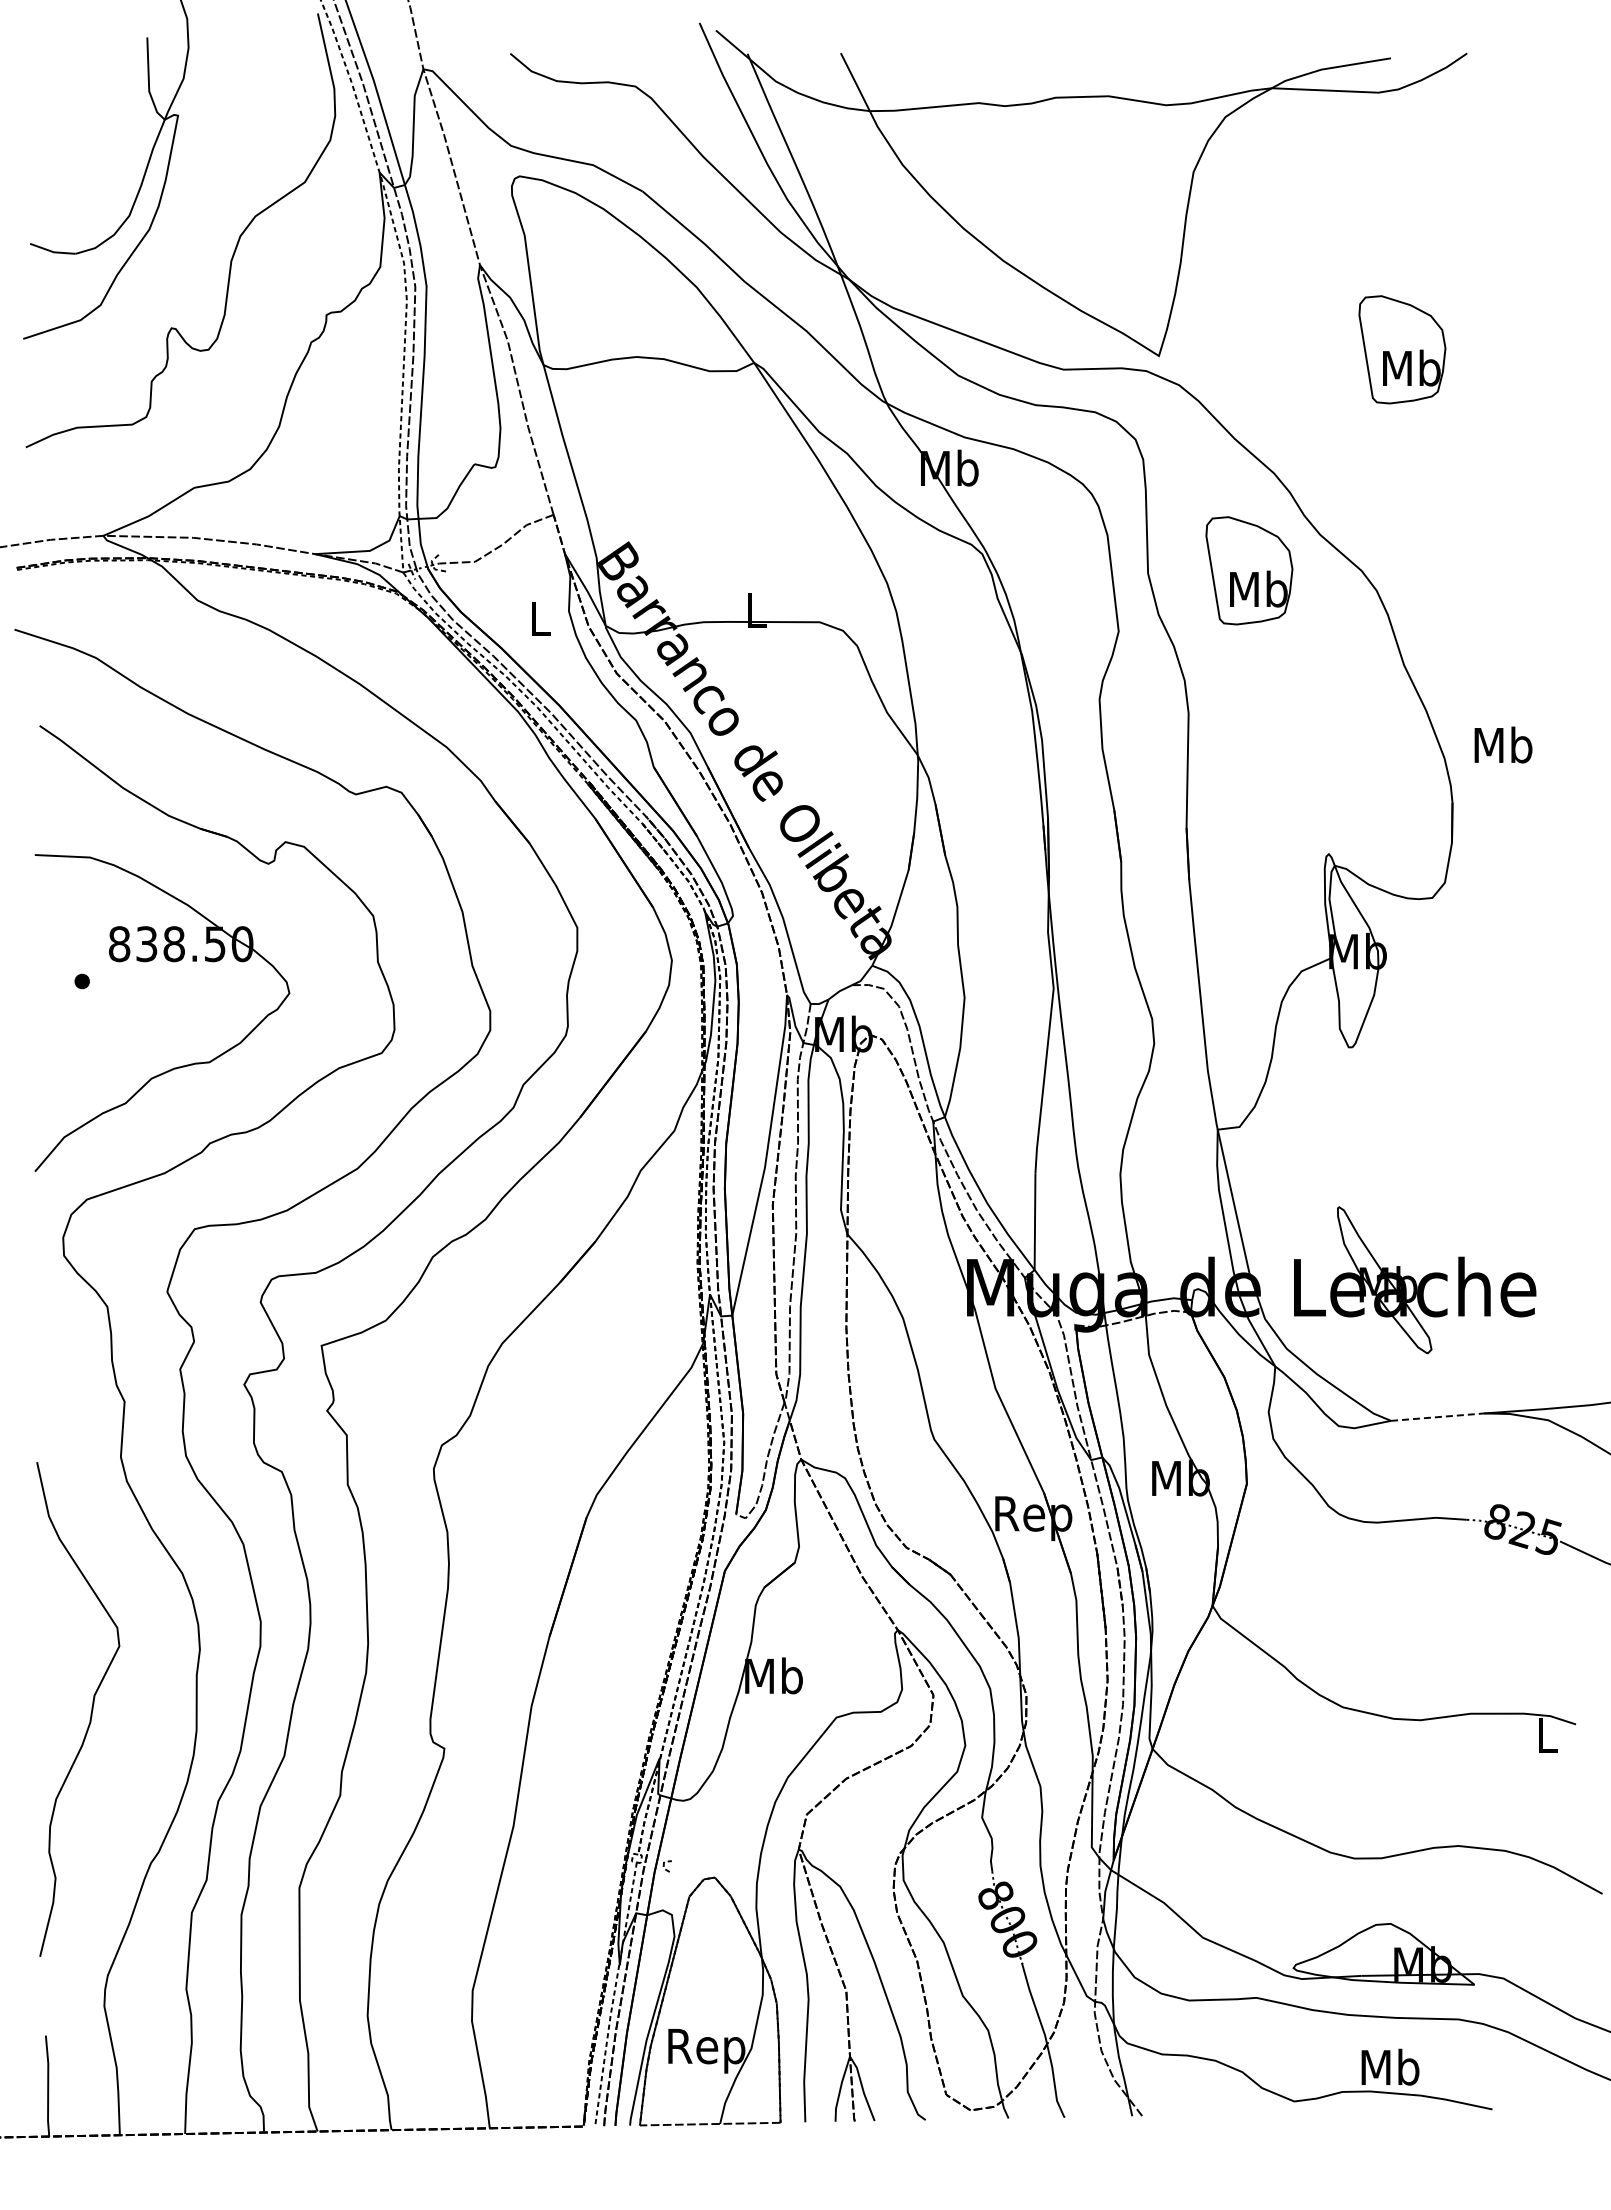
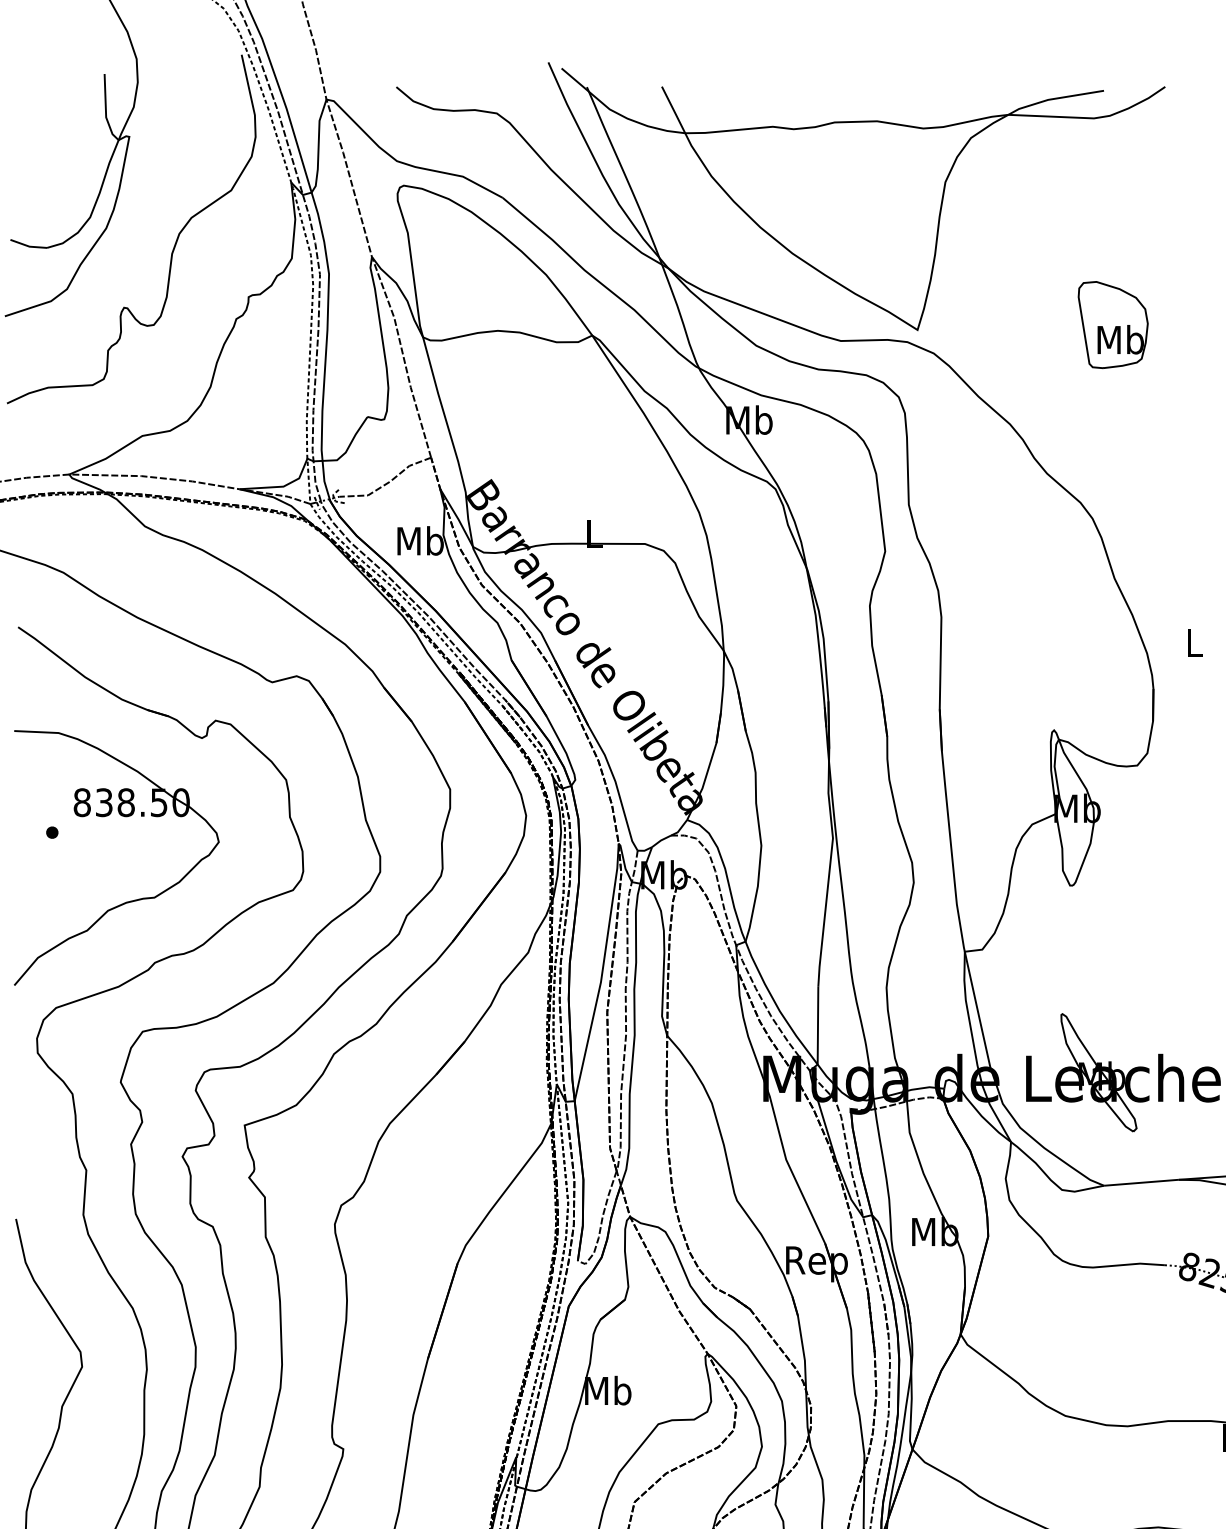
part: (1249, 570) -> (990, 502), removed
text: (540, 618) -> (420, 540), L -> Mb
text: (1503, 744) -> (1194, 642), Mb -> L
line: (1437, 1417) -> (1141, 1183), dashed -> solid

